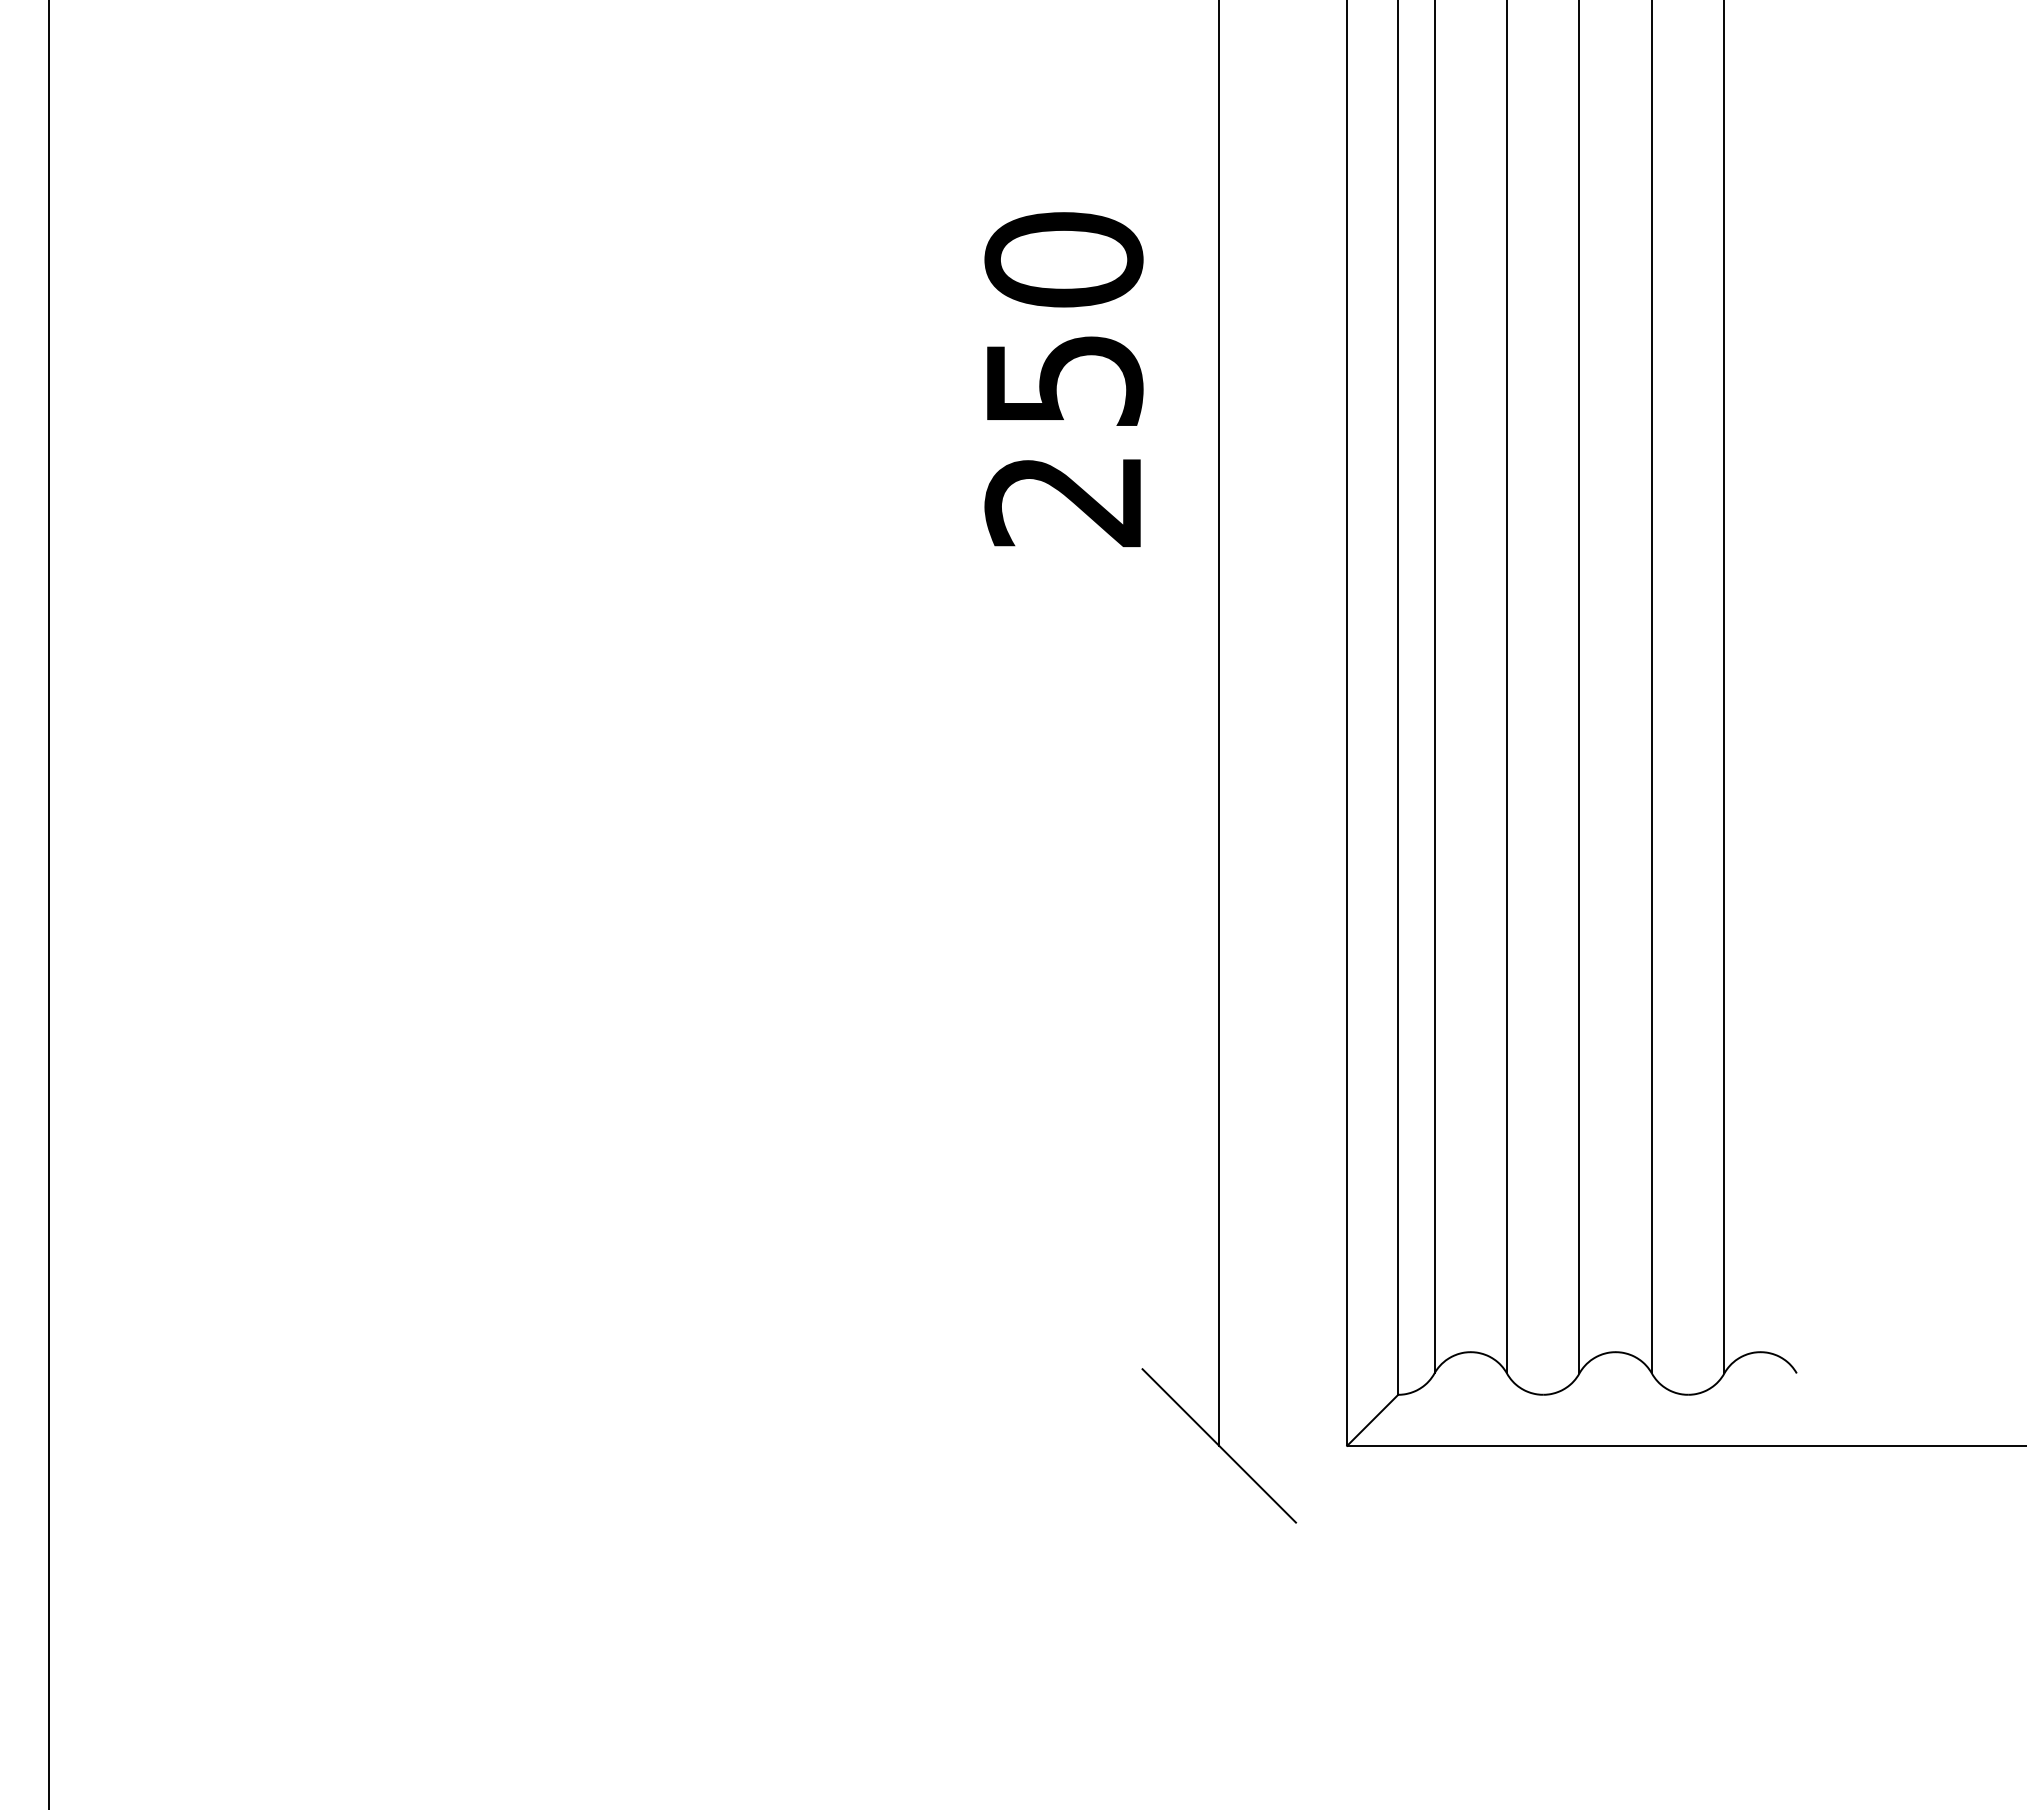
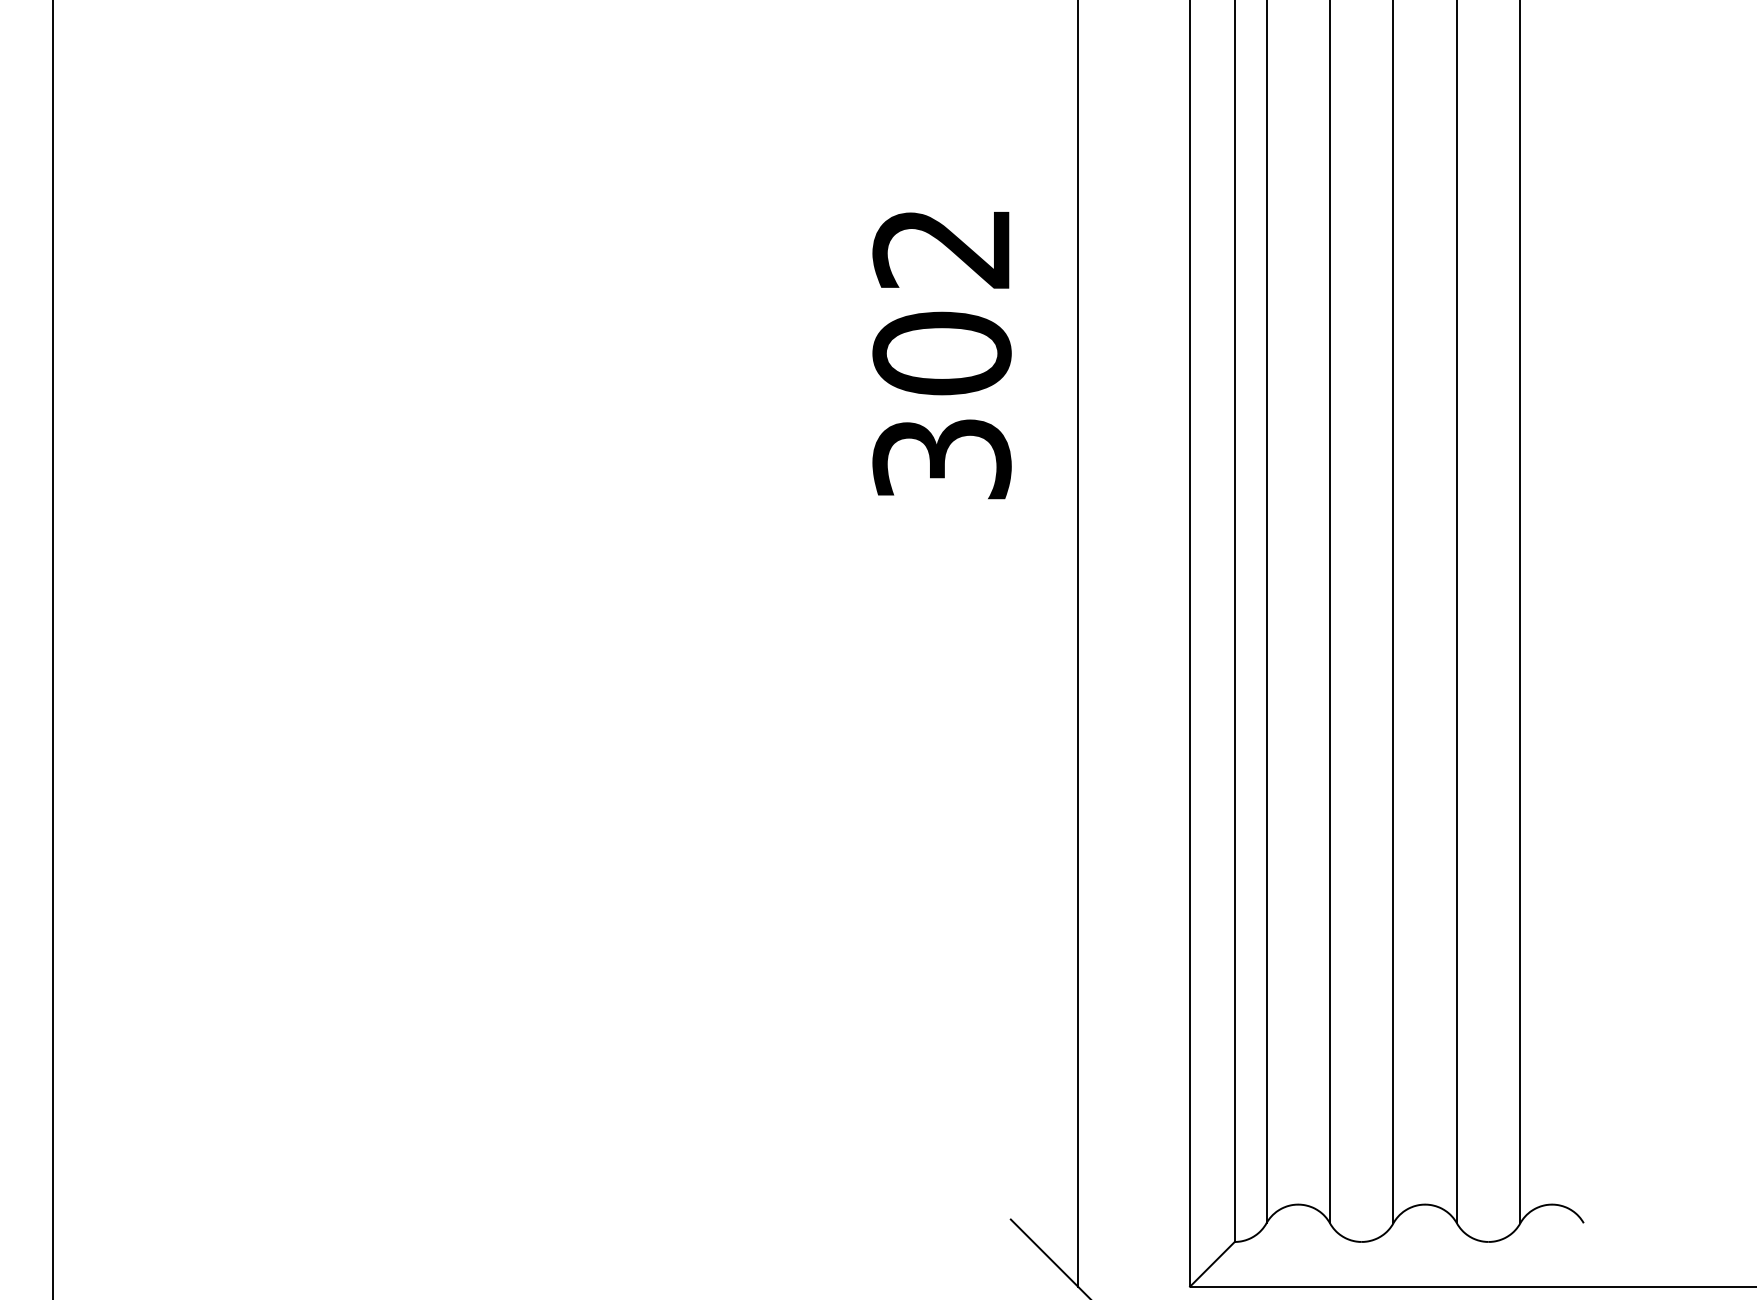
text: (1063, 379) -> (941, 352), 250 -> 302

